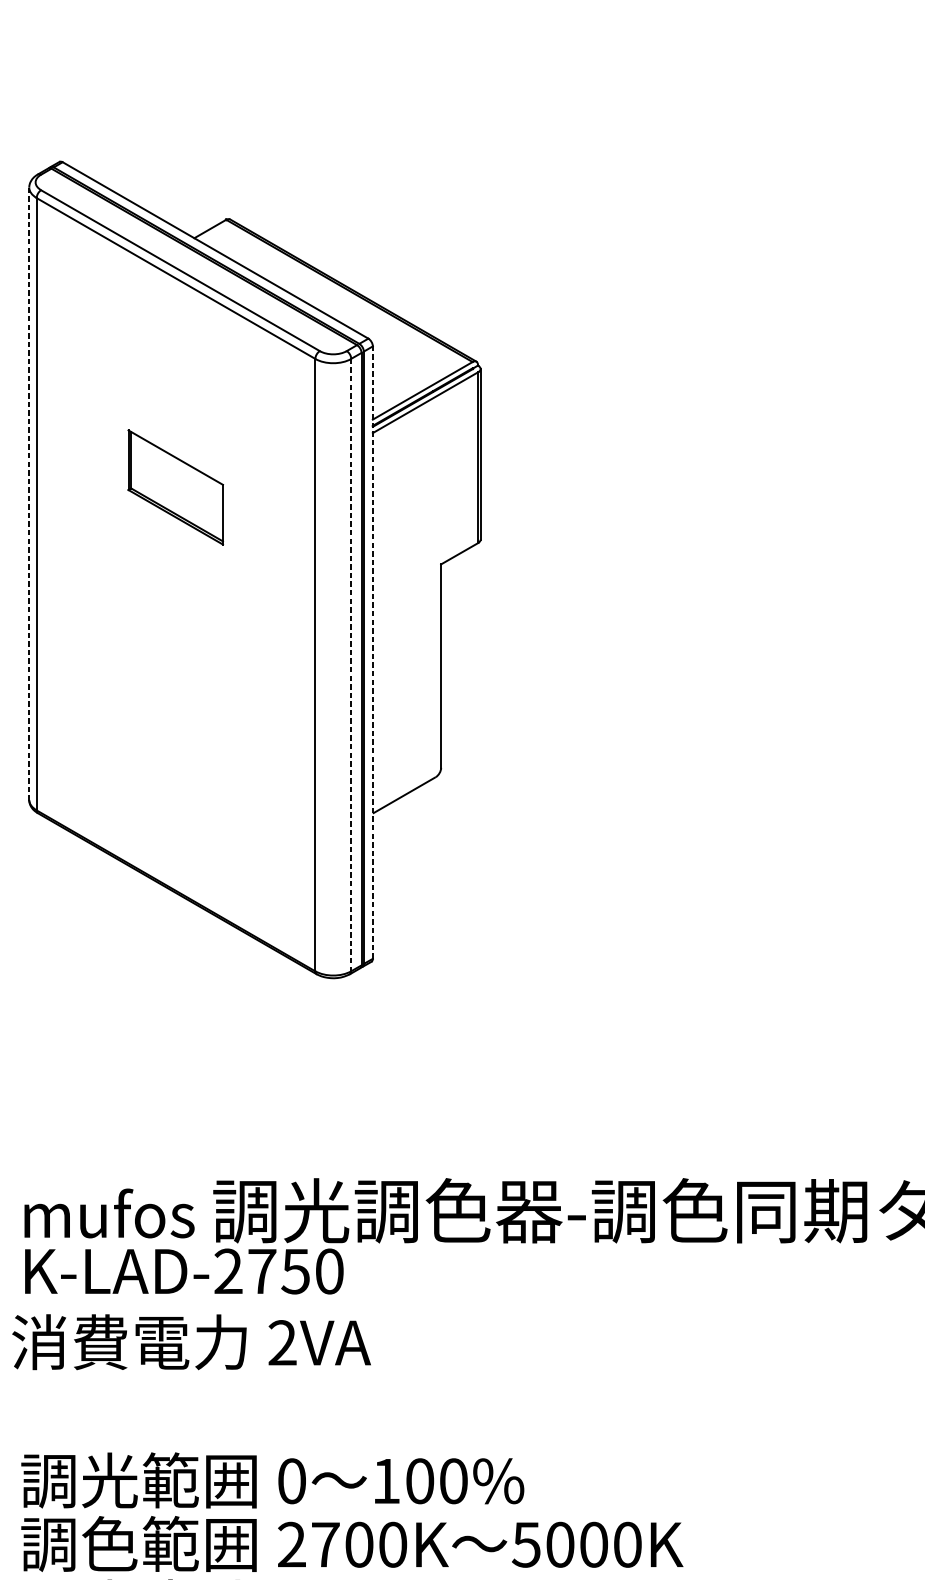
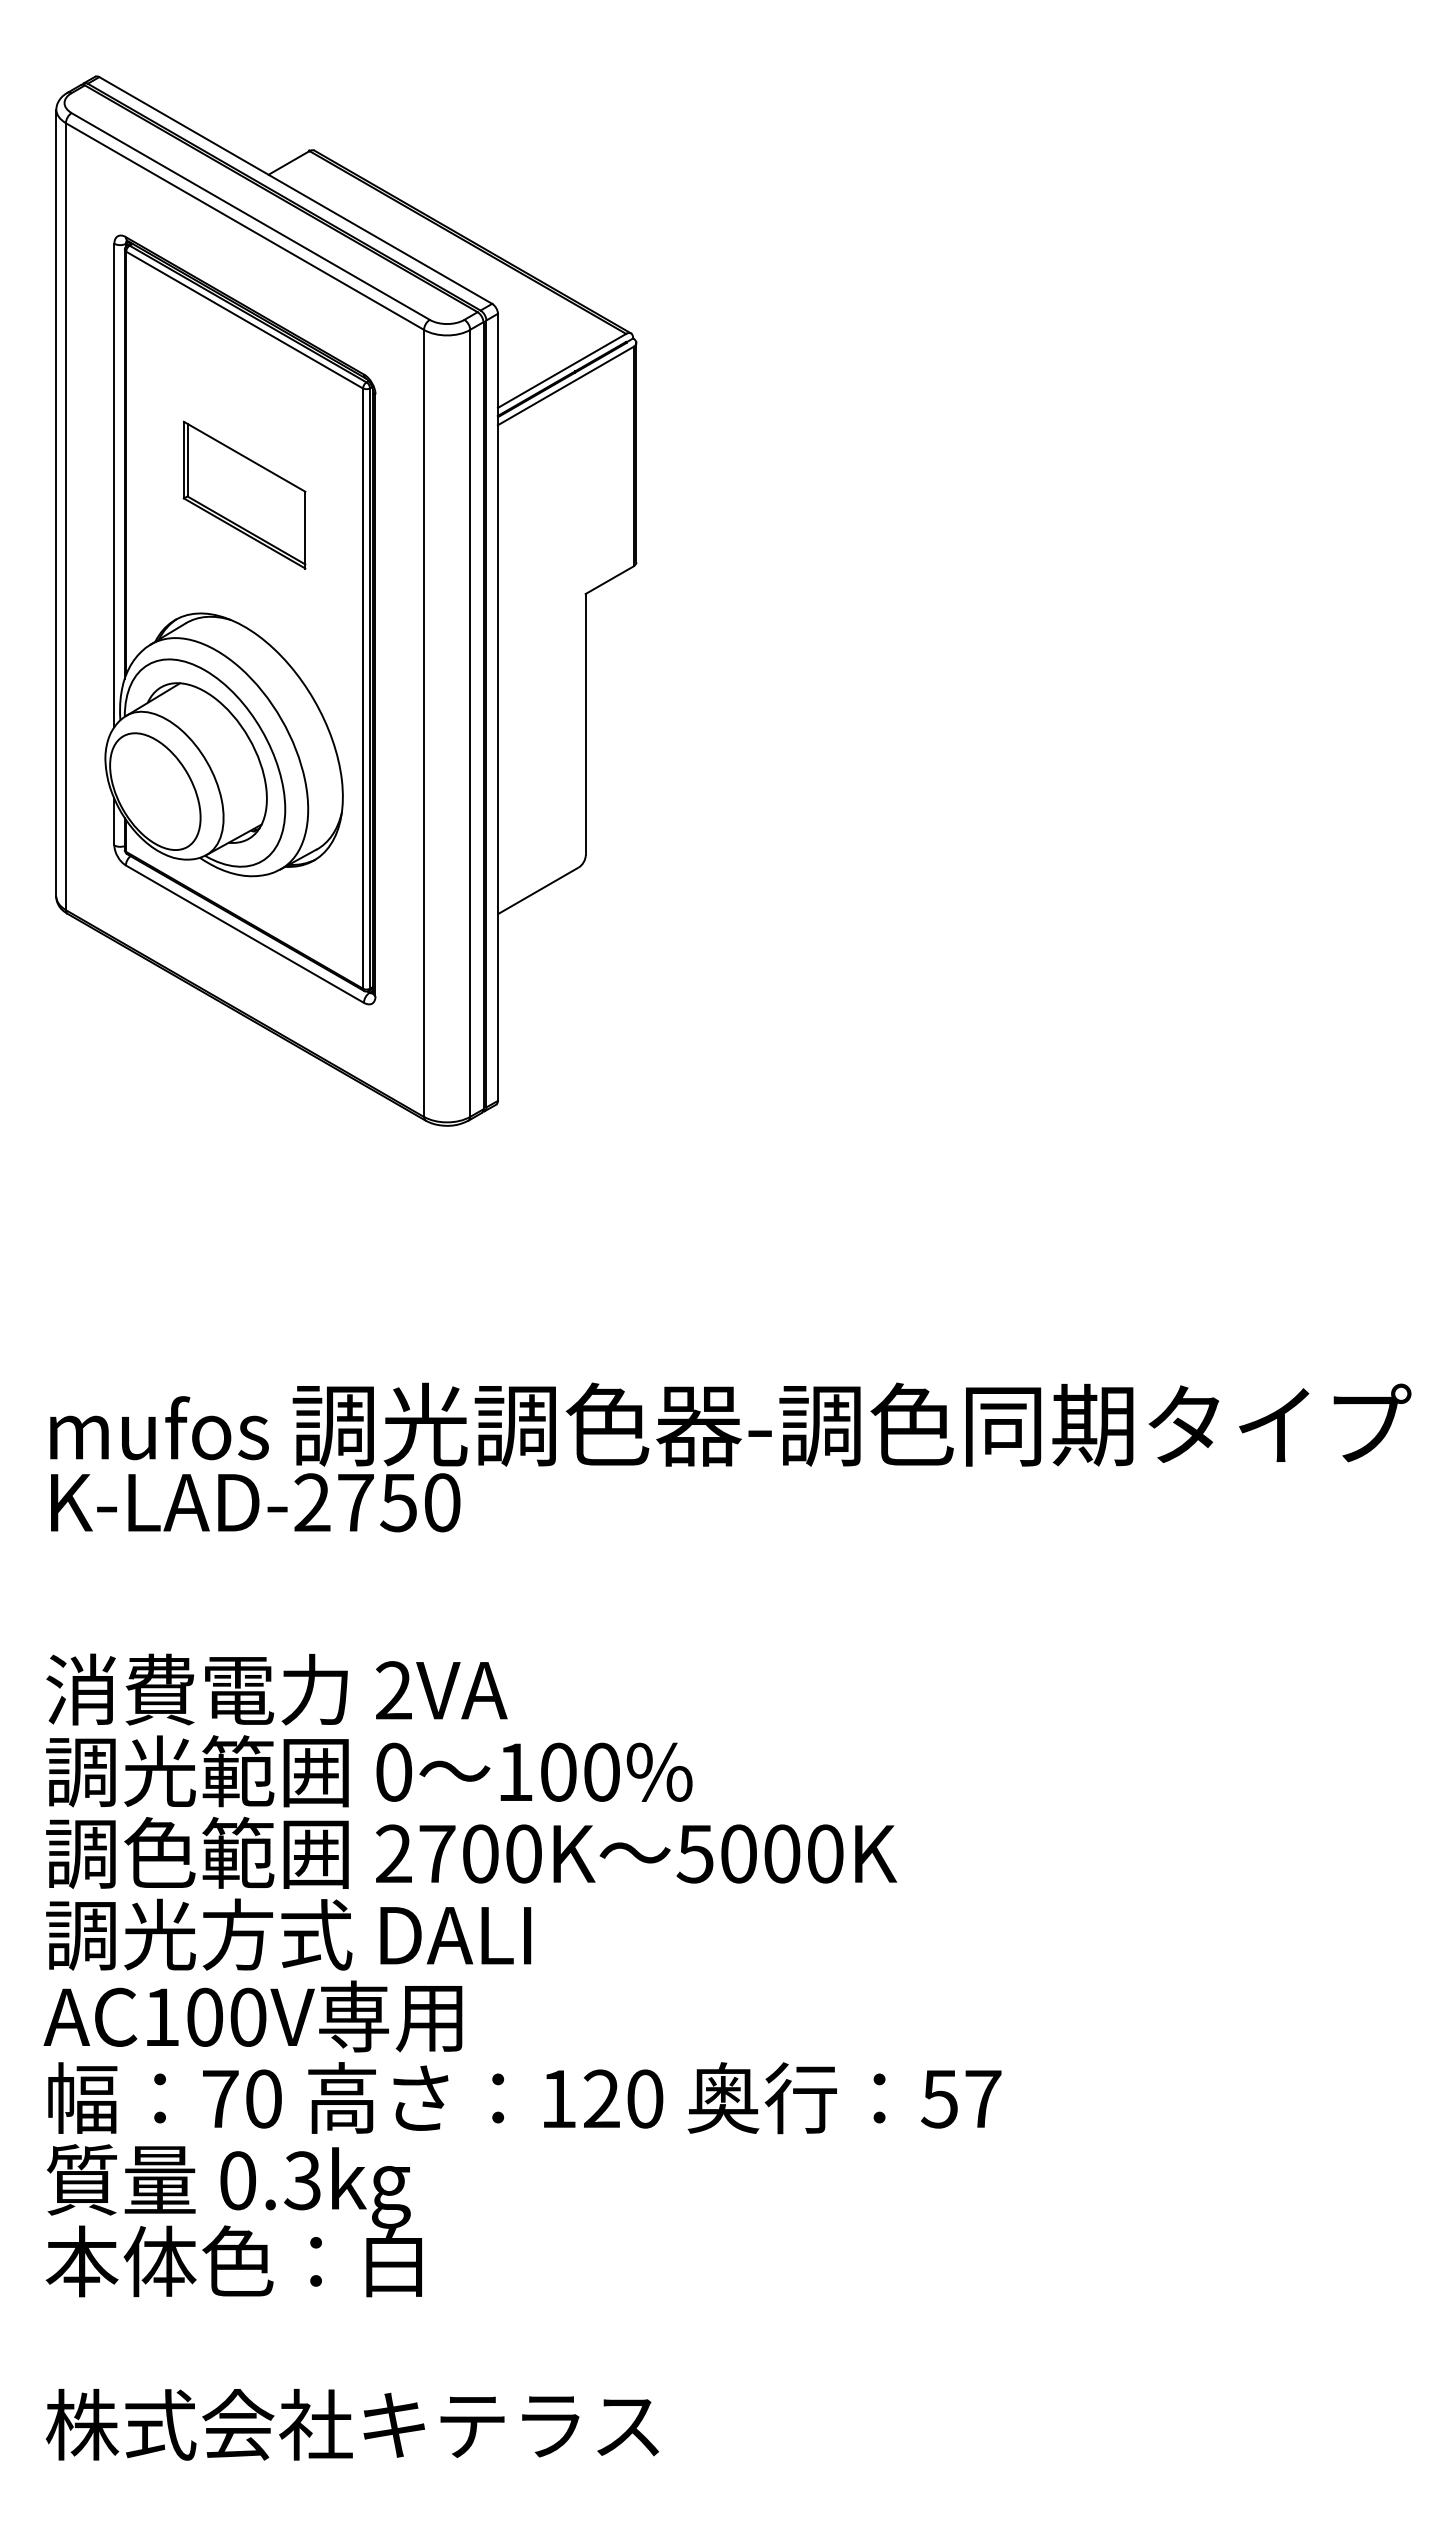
line: (29, 493) -> (56, 503), dashed -> solid
part: (172, 584) -> (240, 619), added
line: (372, 652) -> (497, 707), dashed -> solid
line: (351, 665) -> (470, 723), dashed -> solid
text: (191, 1342) -> (276, 1689), moved

